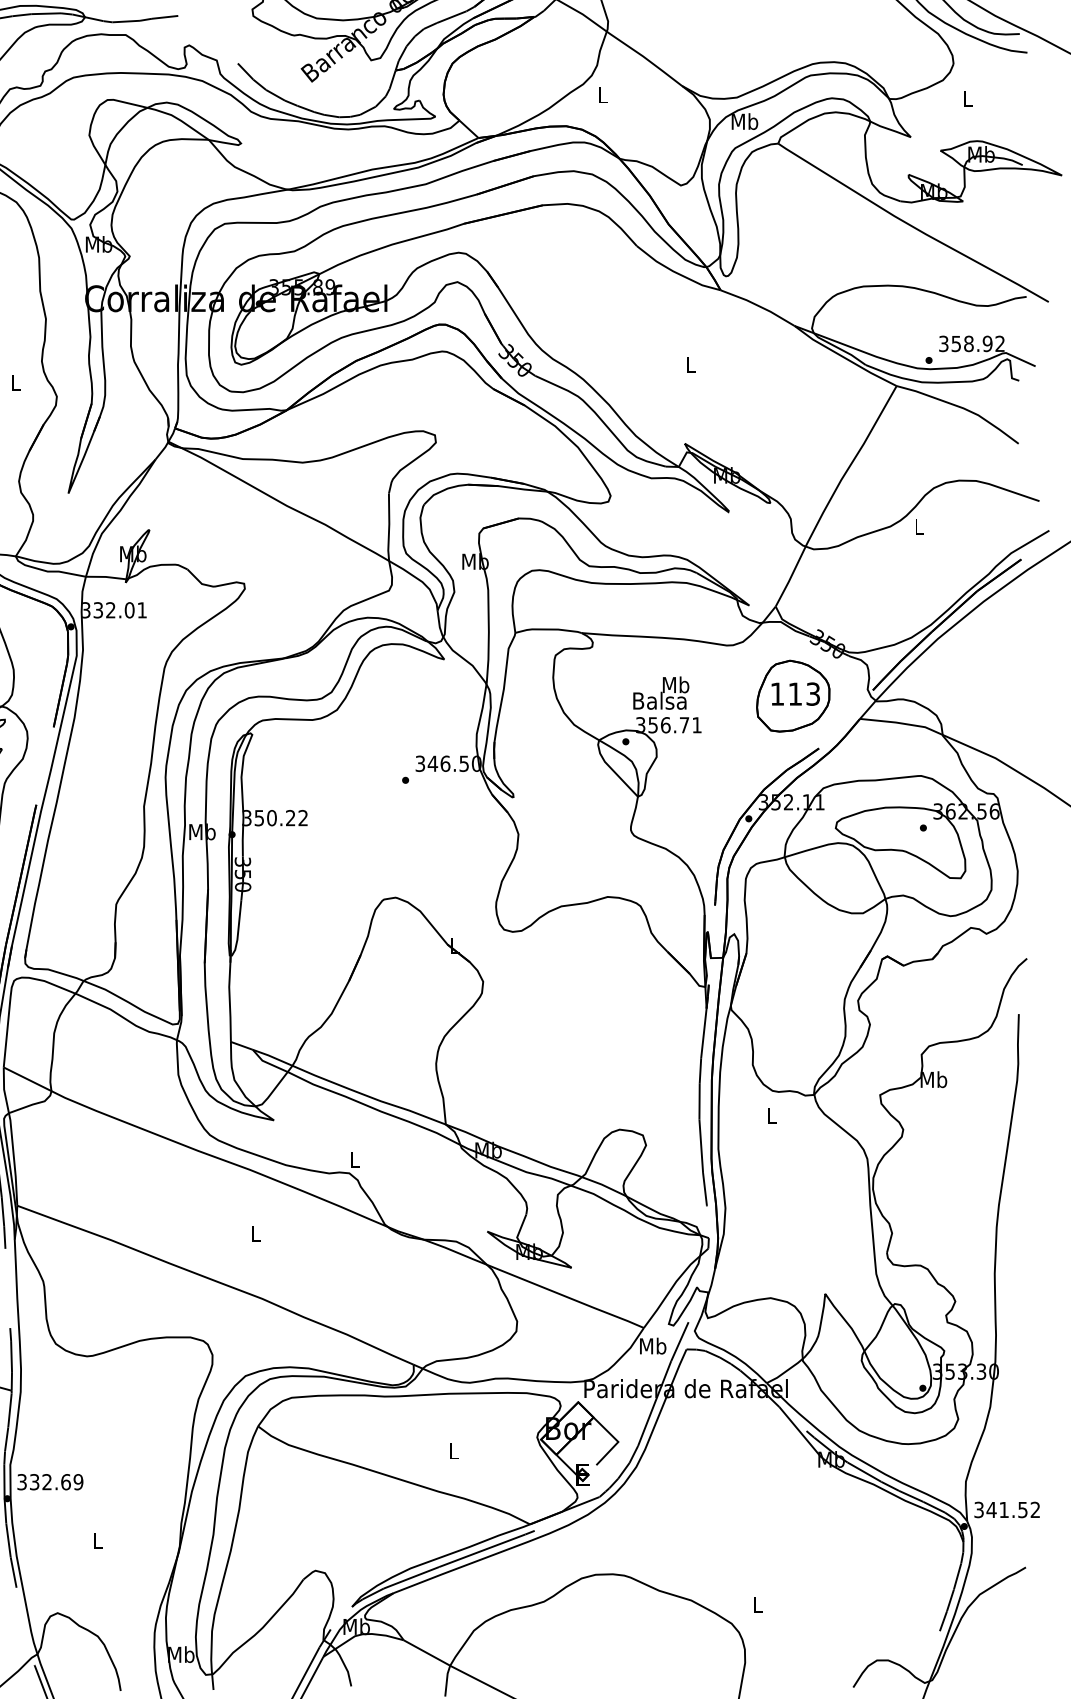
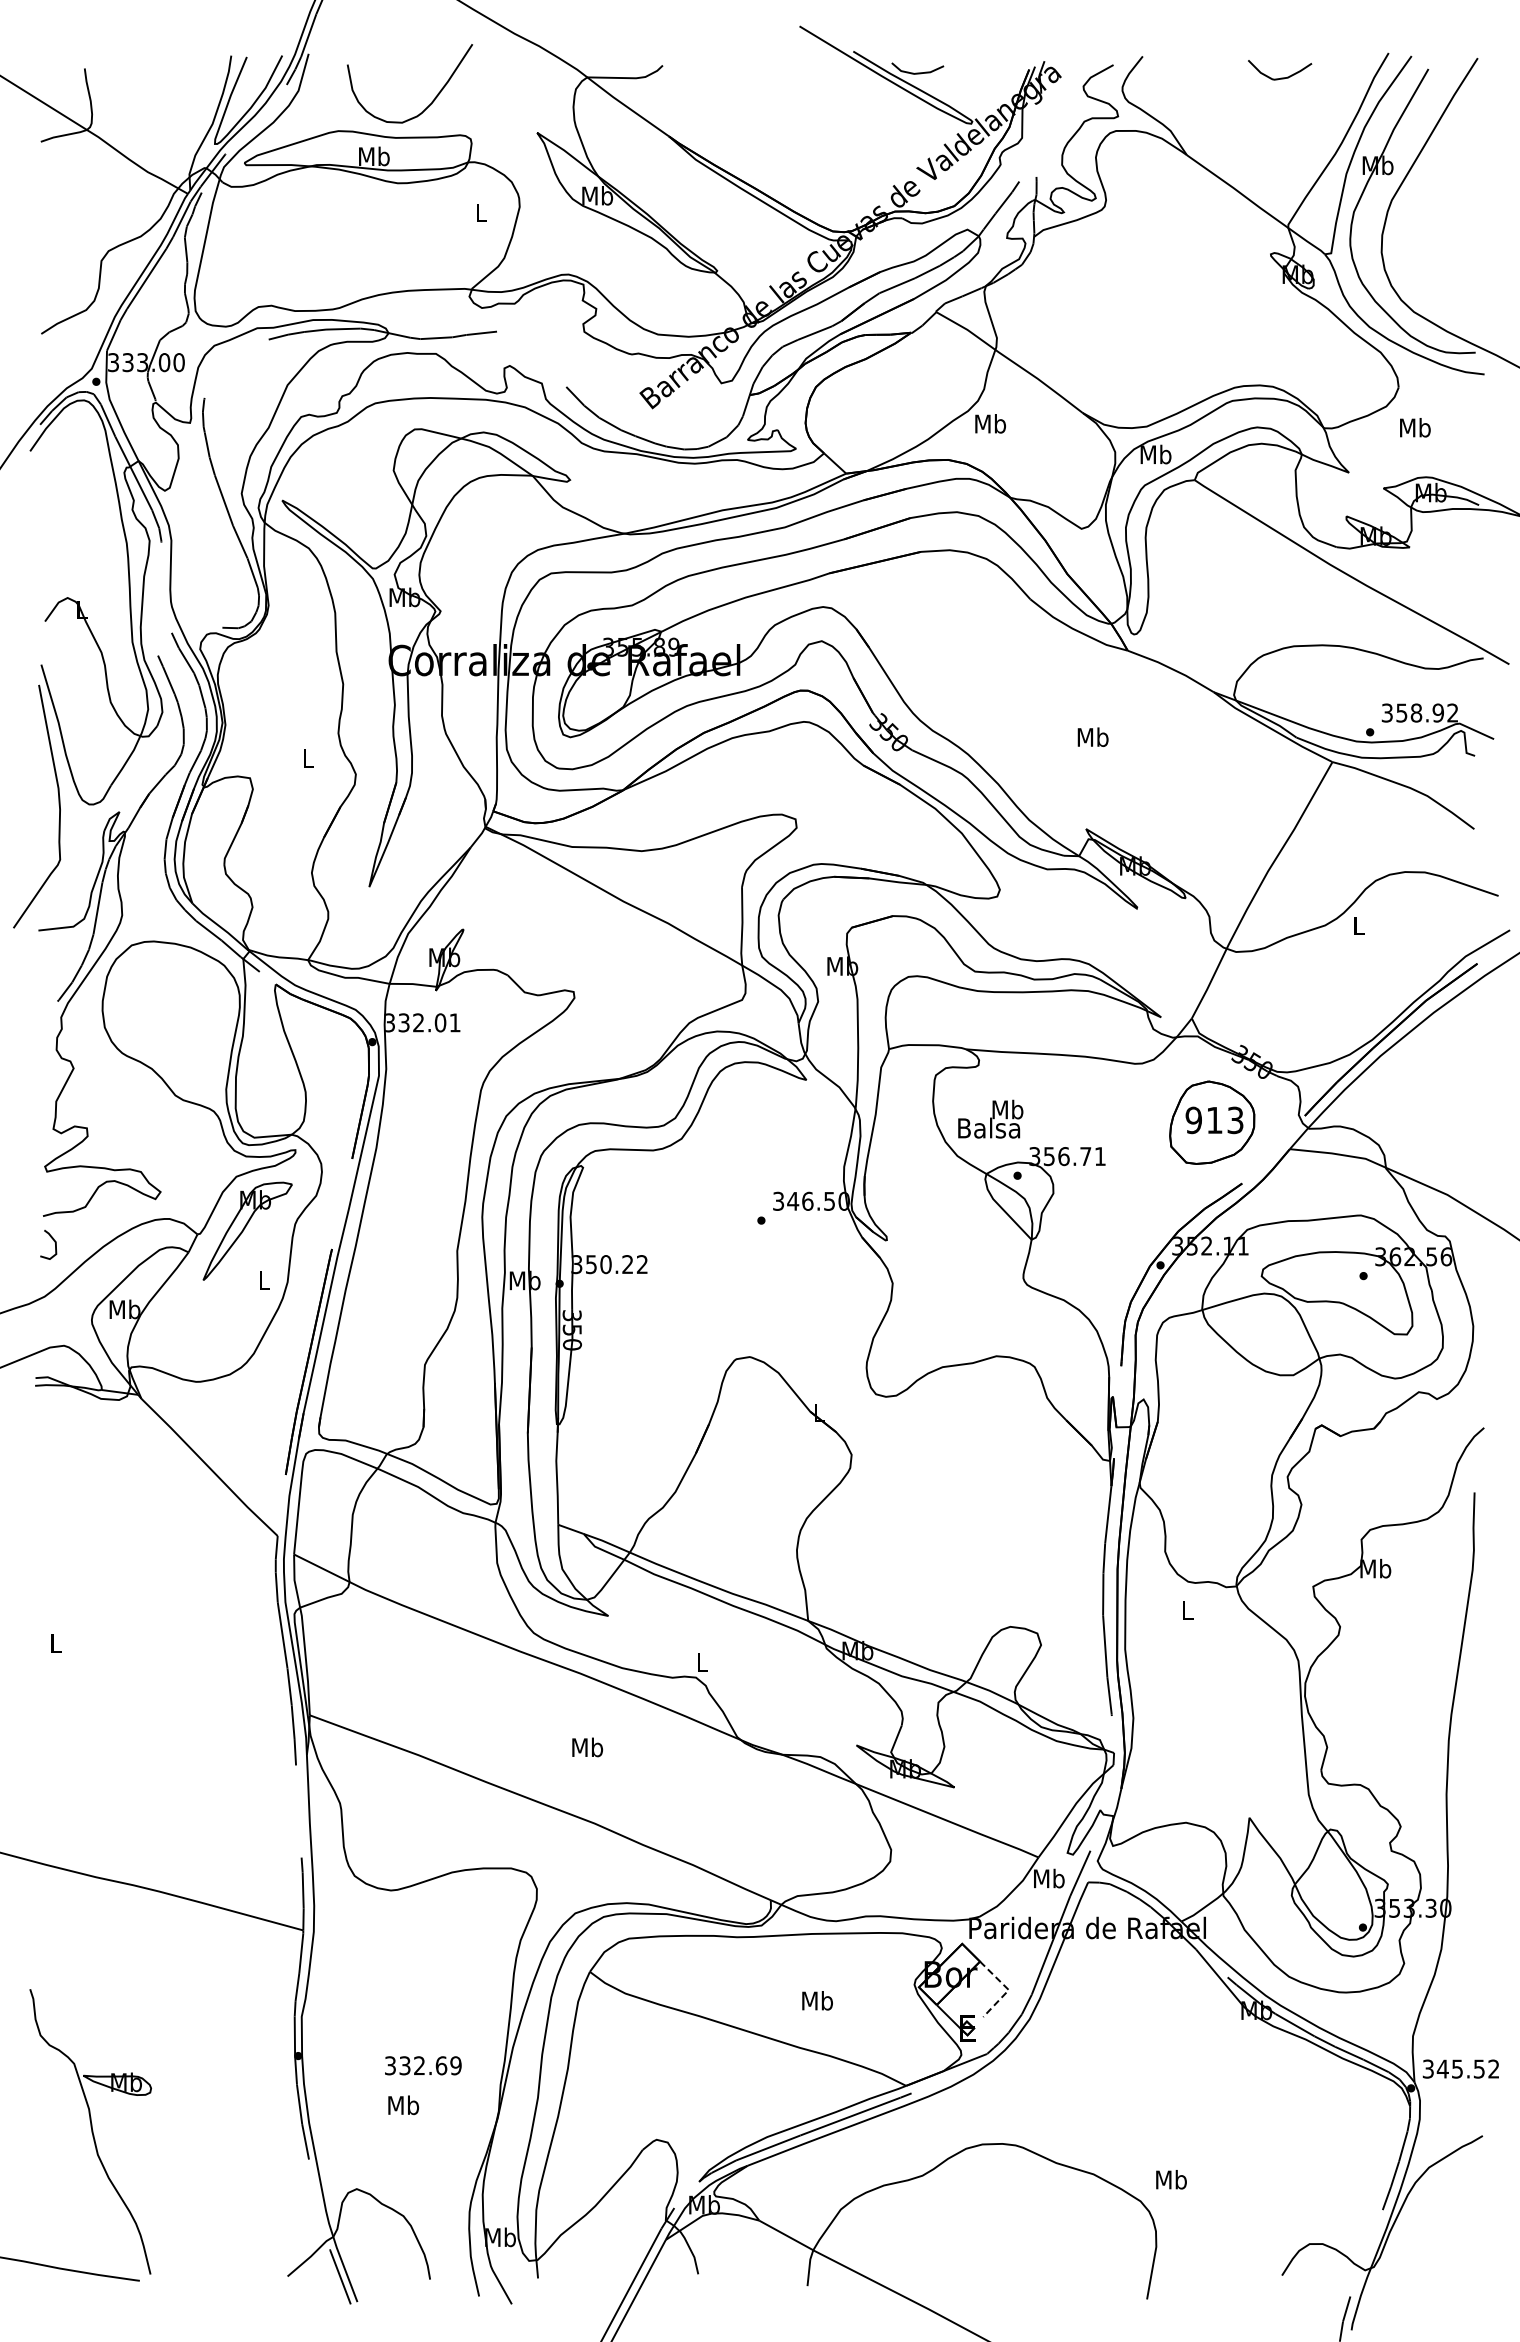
text: (602, 94) -> (990, 423), L -> Mb
text: (968, 98) -> (1415, 427), L -> Mb
text: (690, 364) -> (1092, 737), L -> Mb
text: (661, 692) -> (990, 1118), moved
text: (777, 694) -> (1193, 1120), 113 -> 913
text: (256, 1233) -> (587, 1747), L -> Mb
line: (618, 1441) -> (1008, 1989), solid -> dashed
text: (453, 1450) -> (817, 2000), L -> Mb
text: (50, 1481) -> (423, 2065), moved
text: (1004, 1509) -> (1457, 2068), 341.52 -> 345.52
text: (97, 1541) -> (403, 2105), L -> Mb
text: (758, 1604) -> (1171, 2179), L -> Mb

